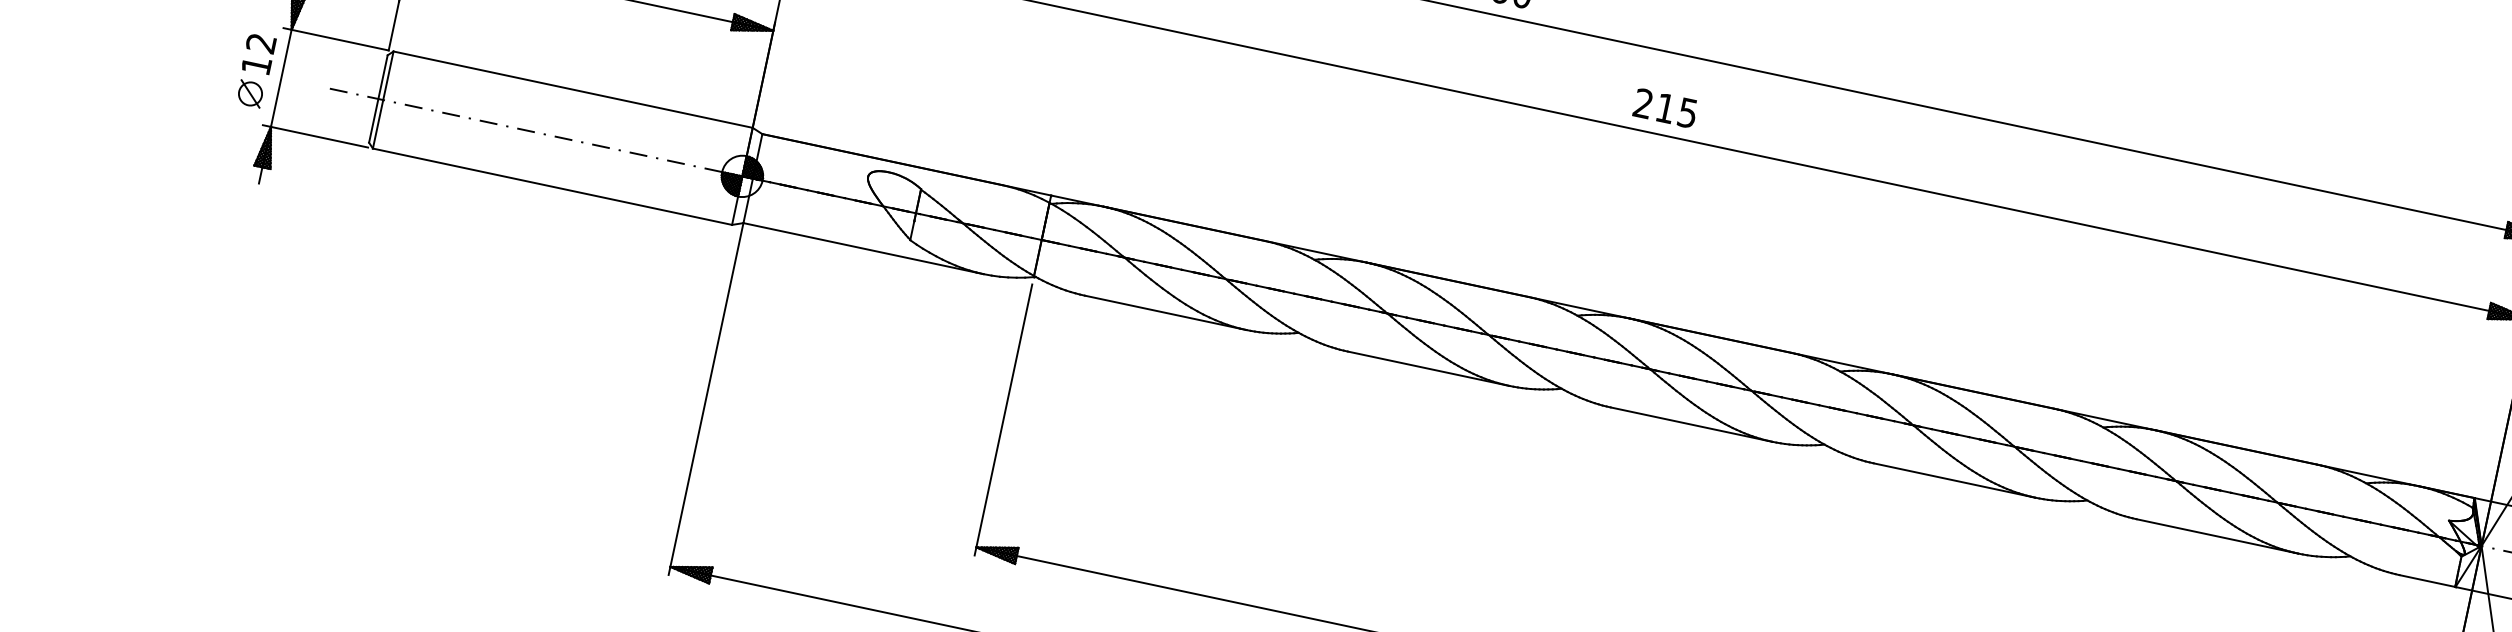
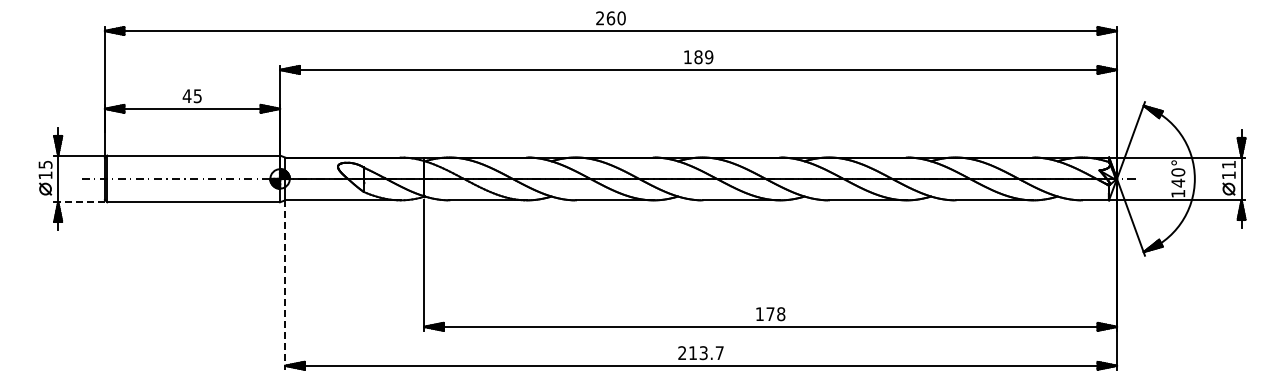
text: (261, 42) -> (45, 164), 12 -> 15
text: (1665, 108) -> (698, 57), 215 -> 189
line: (319, 137) -> (81, 202), solid -> dashed
line: (706, 400) -> (285, 285), solid -> dashed

